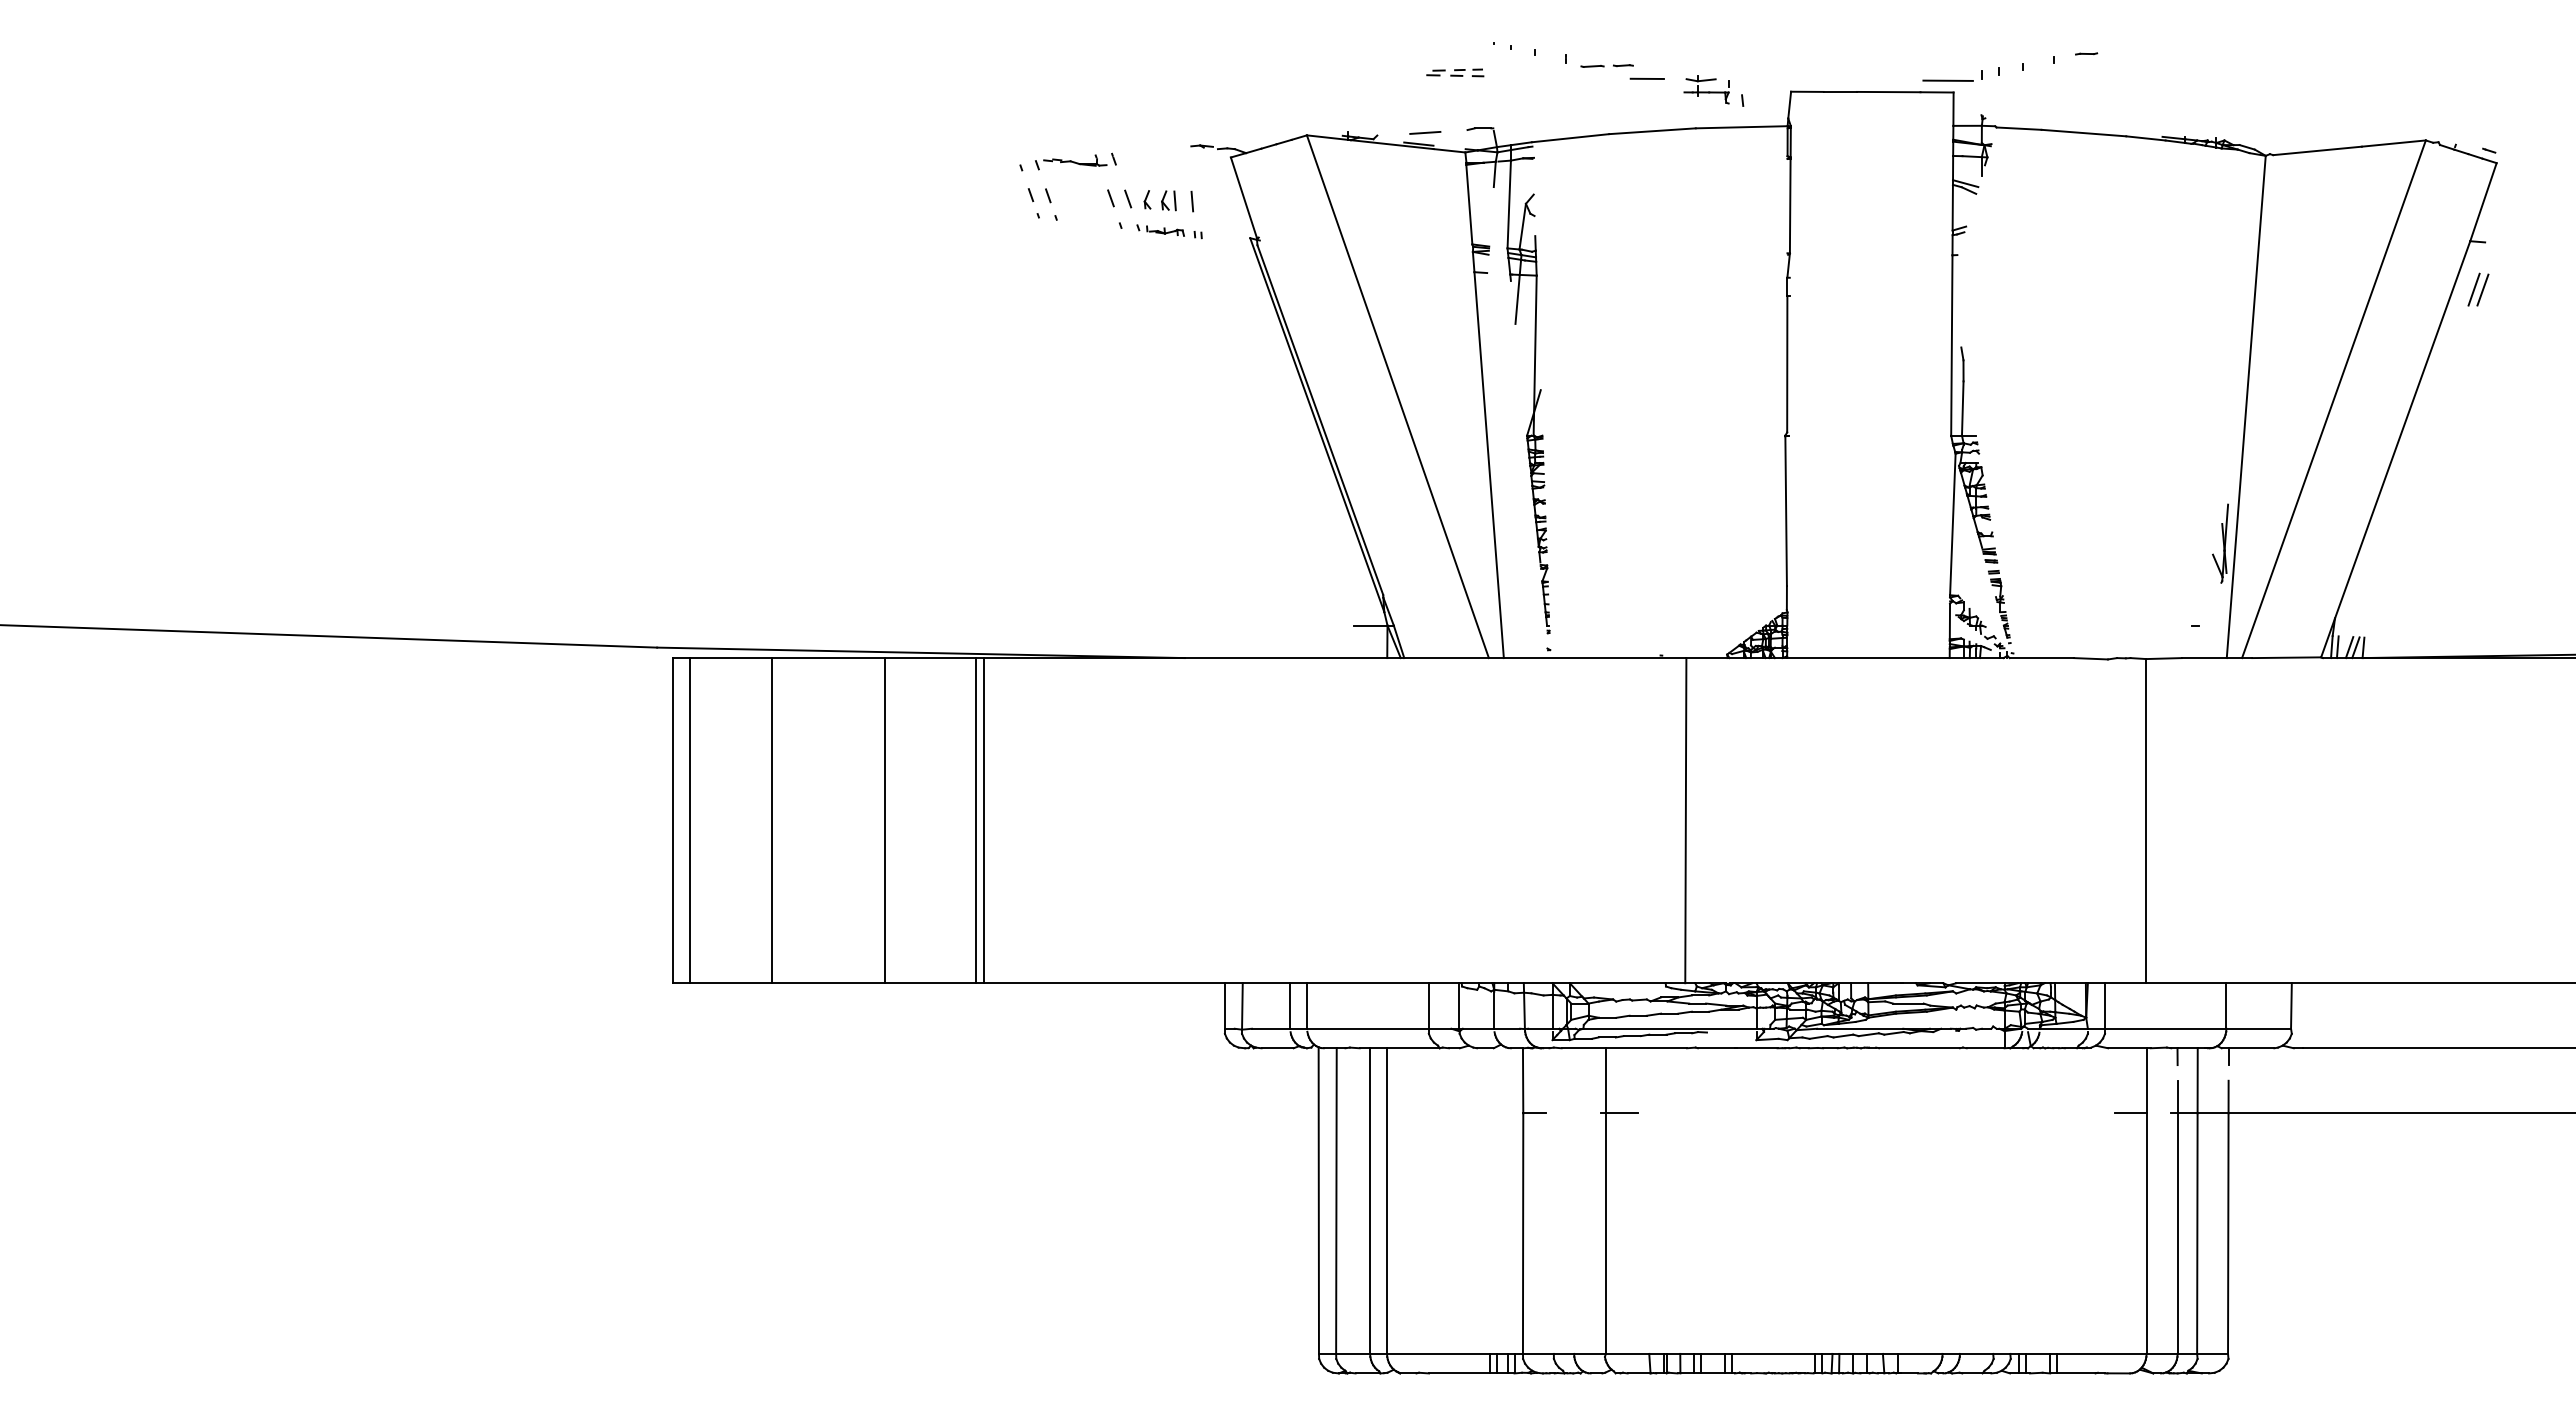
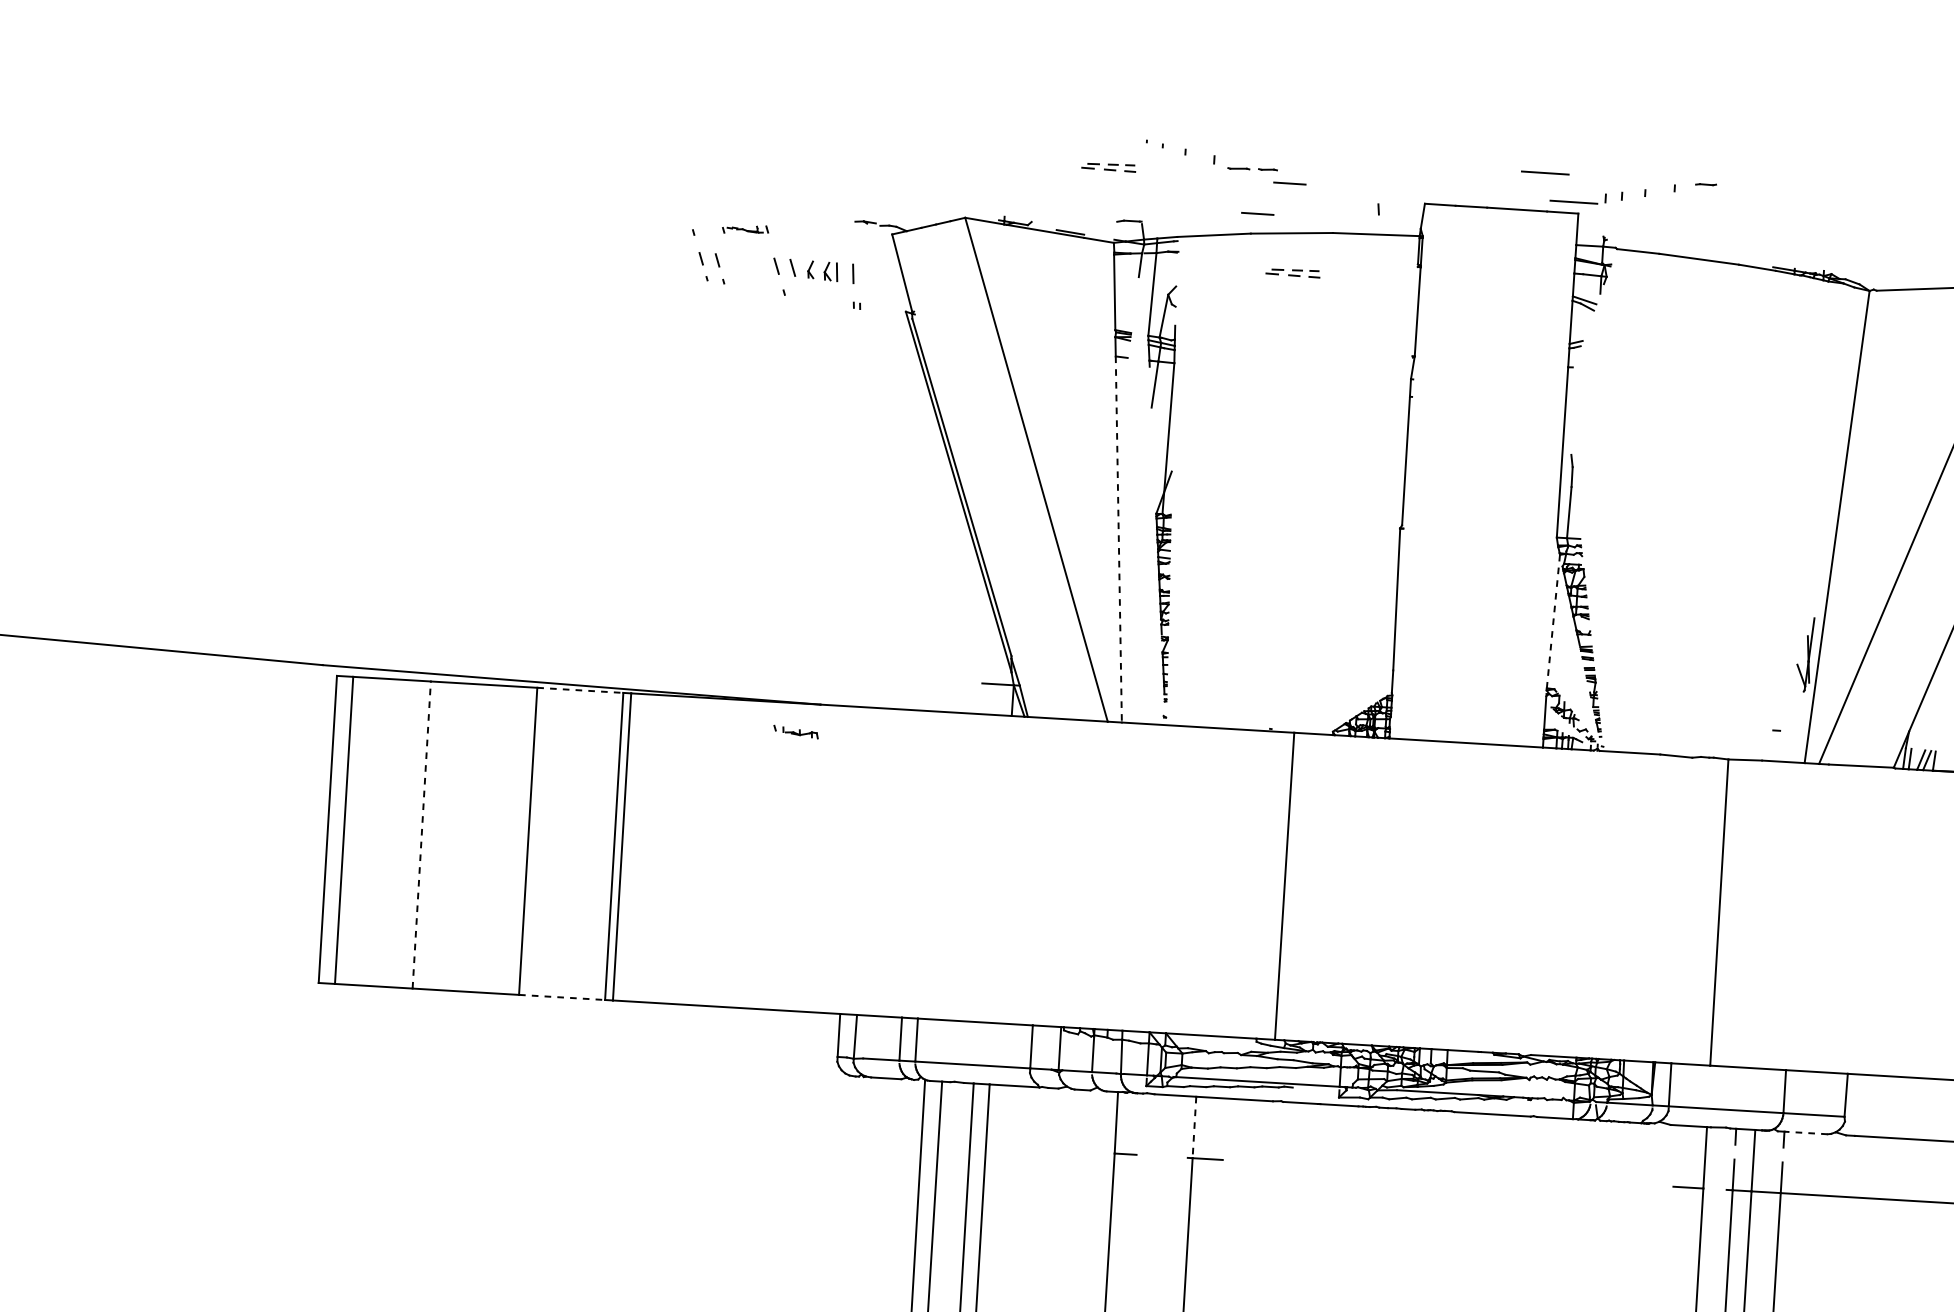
line: (1915, 51) -> (1544, 172), added
part: (1706, 89) -> (1345, 196), removed
line: (1614, 112) -> (1256, 213), added
line: (1425, 132) -> (1077, 221), removed
part: (1075, 161) -> (745, 229), size x0.6
part: (1656, 172) -> (1293, 272), added
part: (1160, 230) -> (795, 731), moved
line: (1489, 465) -> (1119, 539), solid -> dashed
line: (1952, 524) -> (1553, 621), solid -> dashed
line: (930, 658) -> (580, 690), solid -> dashed
line: (772, 820) -> (422, 834), solid -> dashed
line: (930, 983) -> (562, 997), solid -> dashed
line: (2251, 1048) -> (1806, 1133), solid -> dashed
line: (1605, 1080) -> (1194, 1127), solid -> dashed

